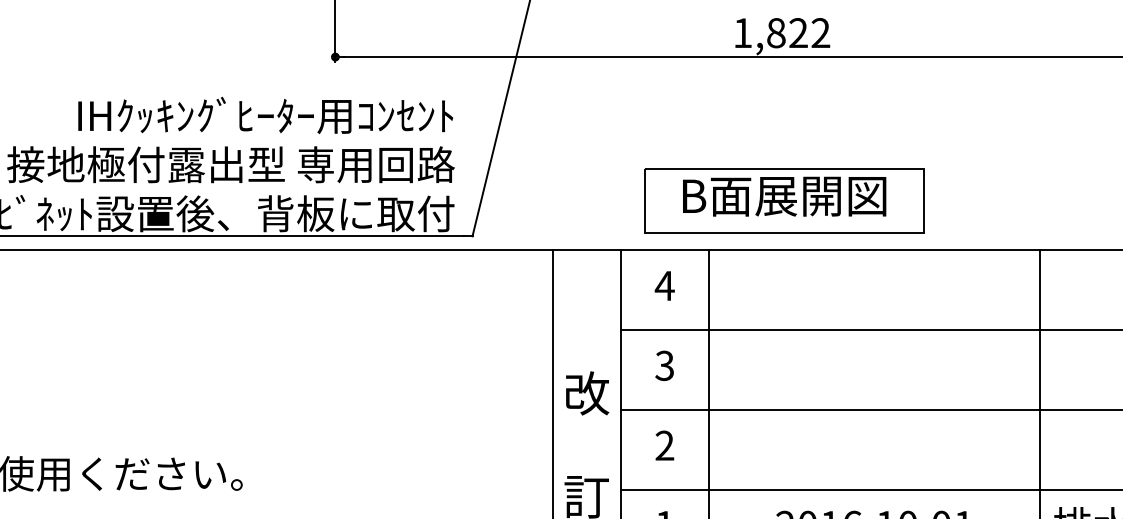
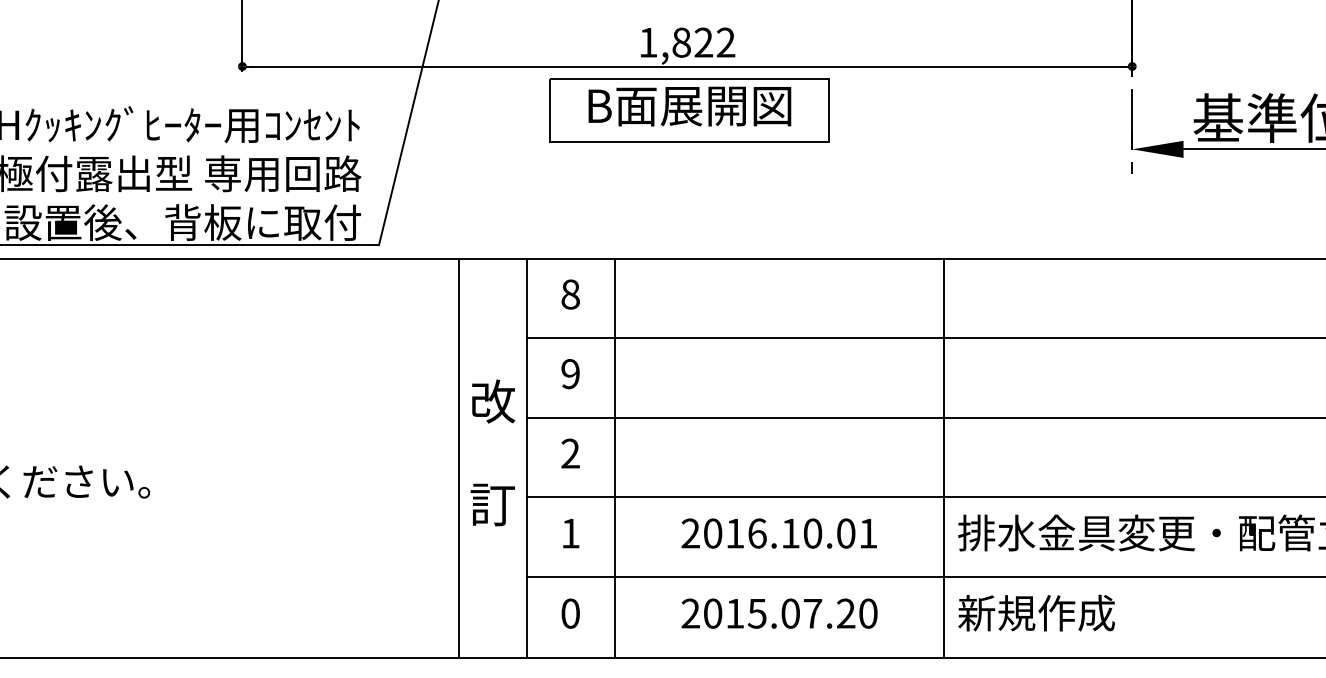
part: (784, 200) -> (689, 110), moved
text: (664, 285) -> (570, 294), 4 -> 8
text: (664, 366) -> (570, 374), 3 -> 9

